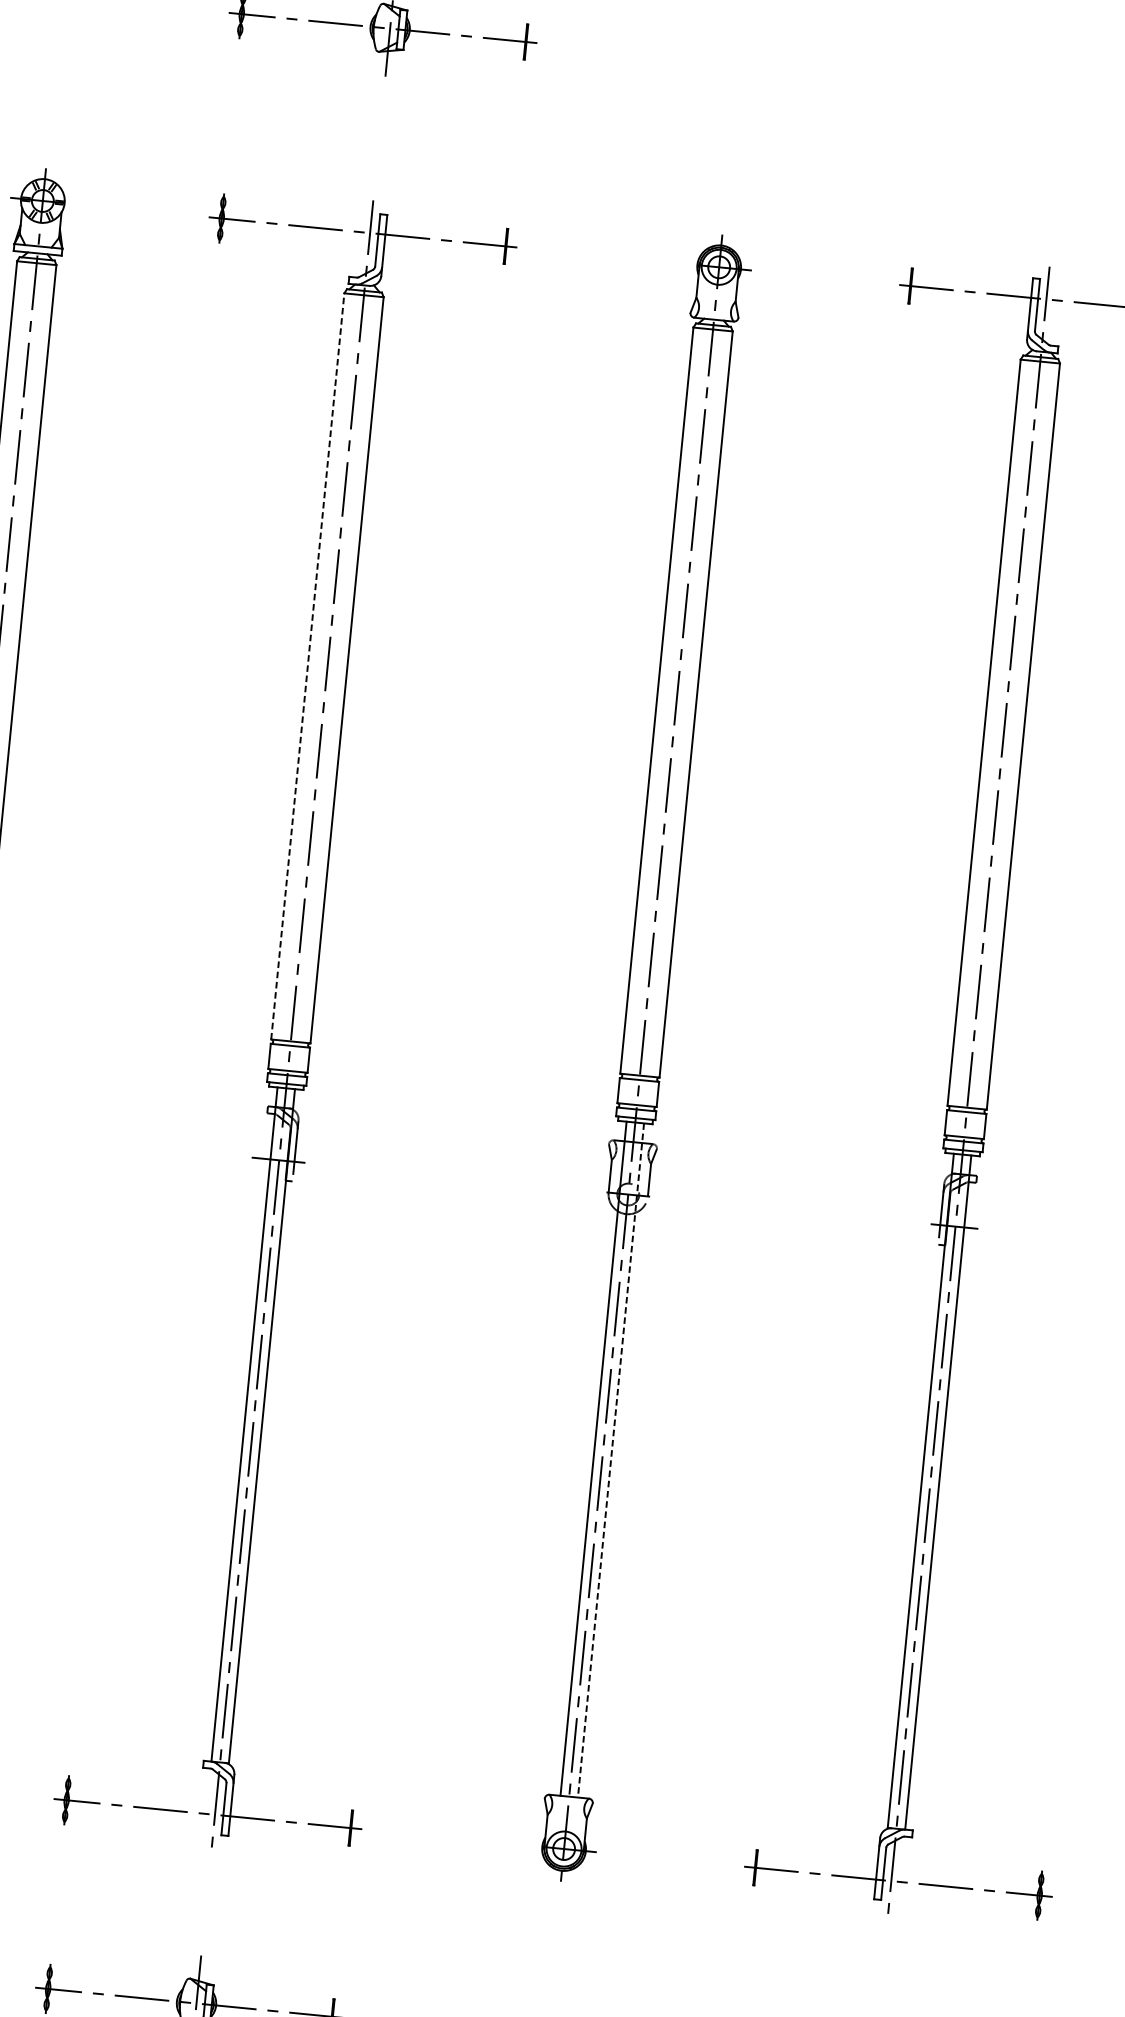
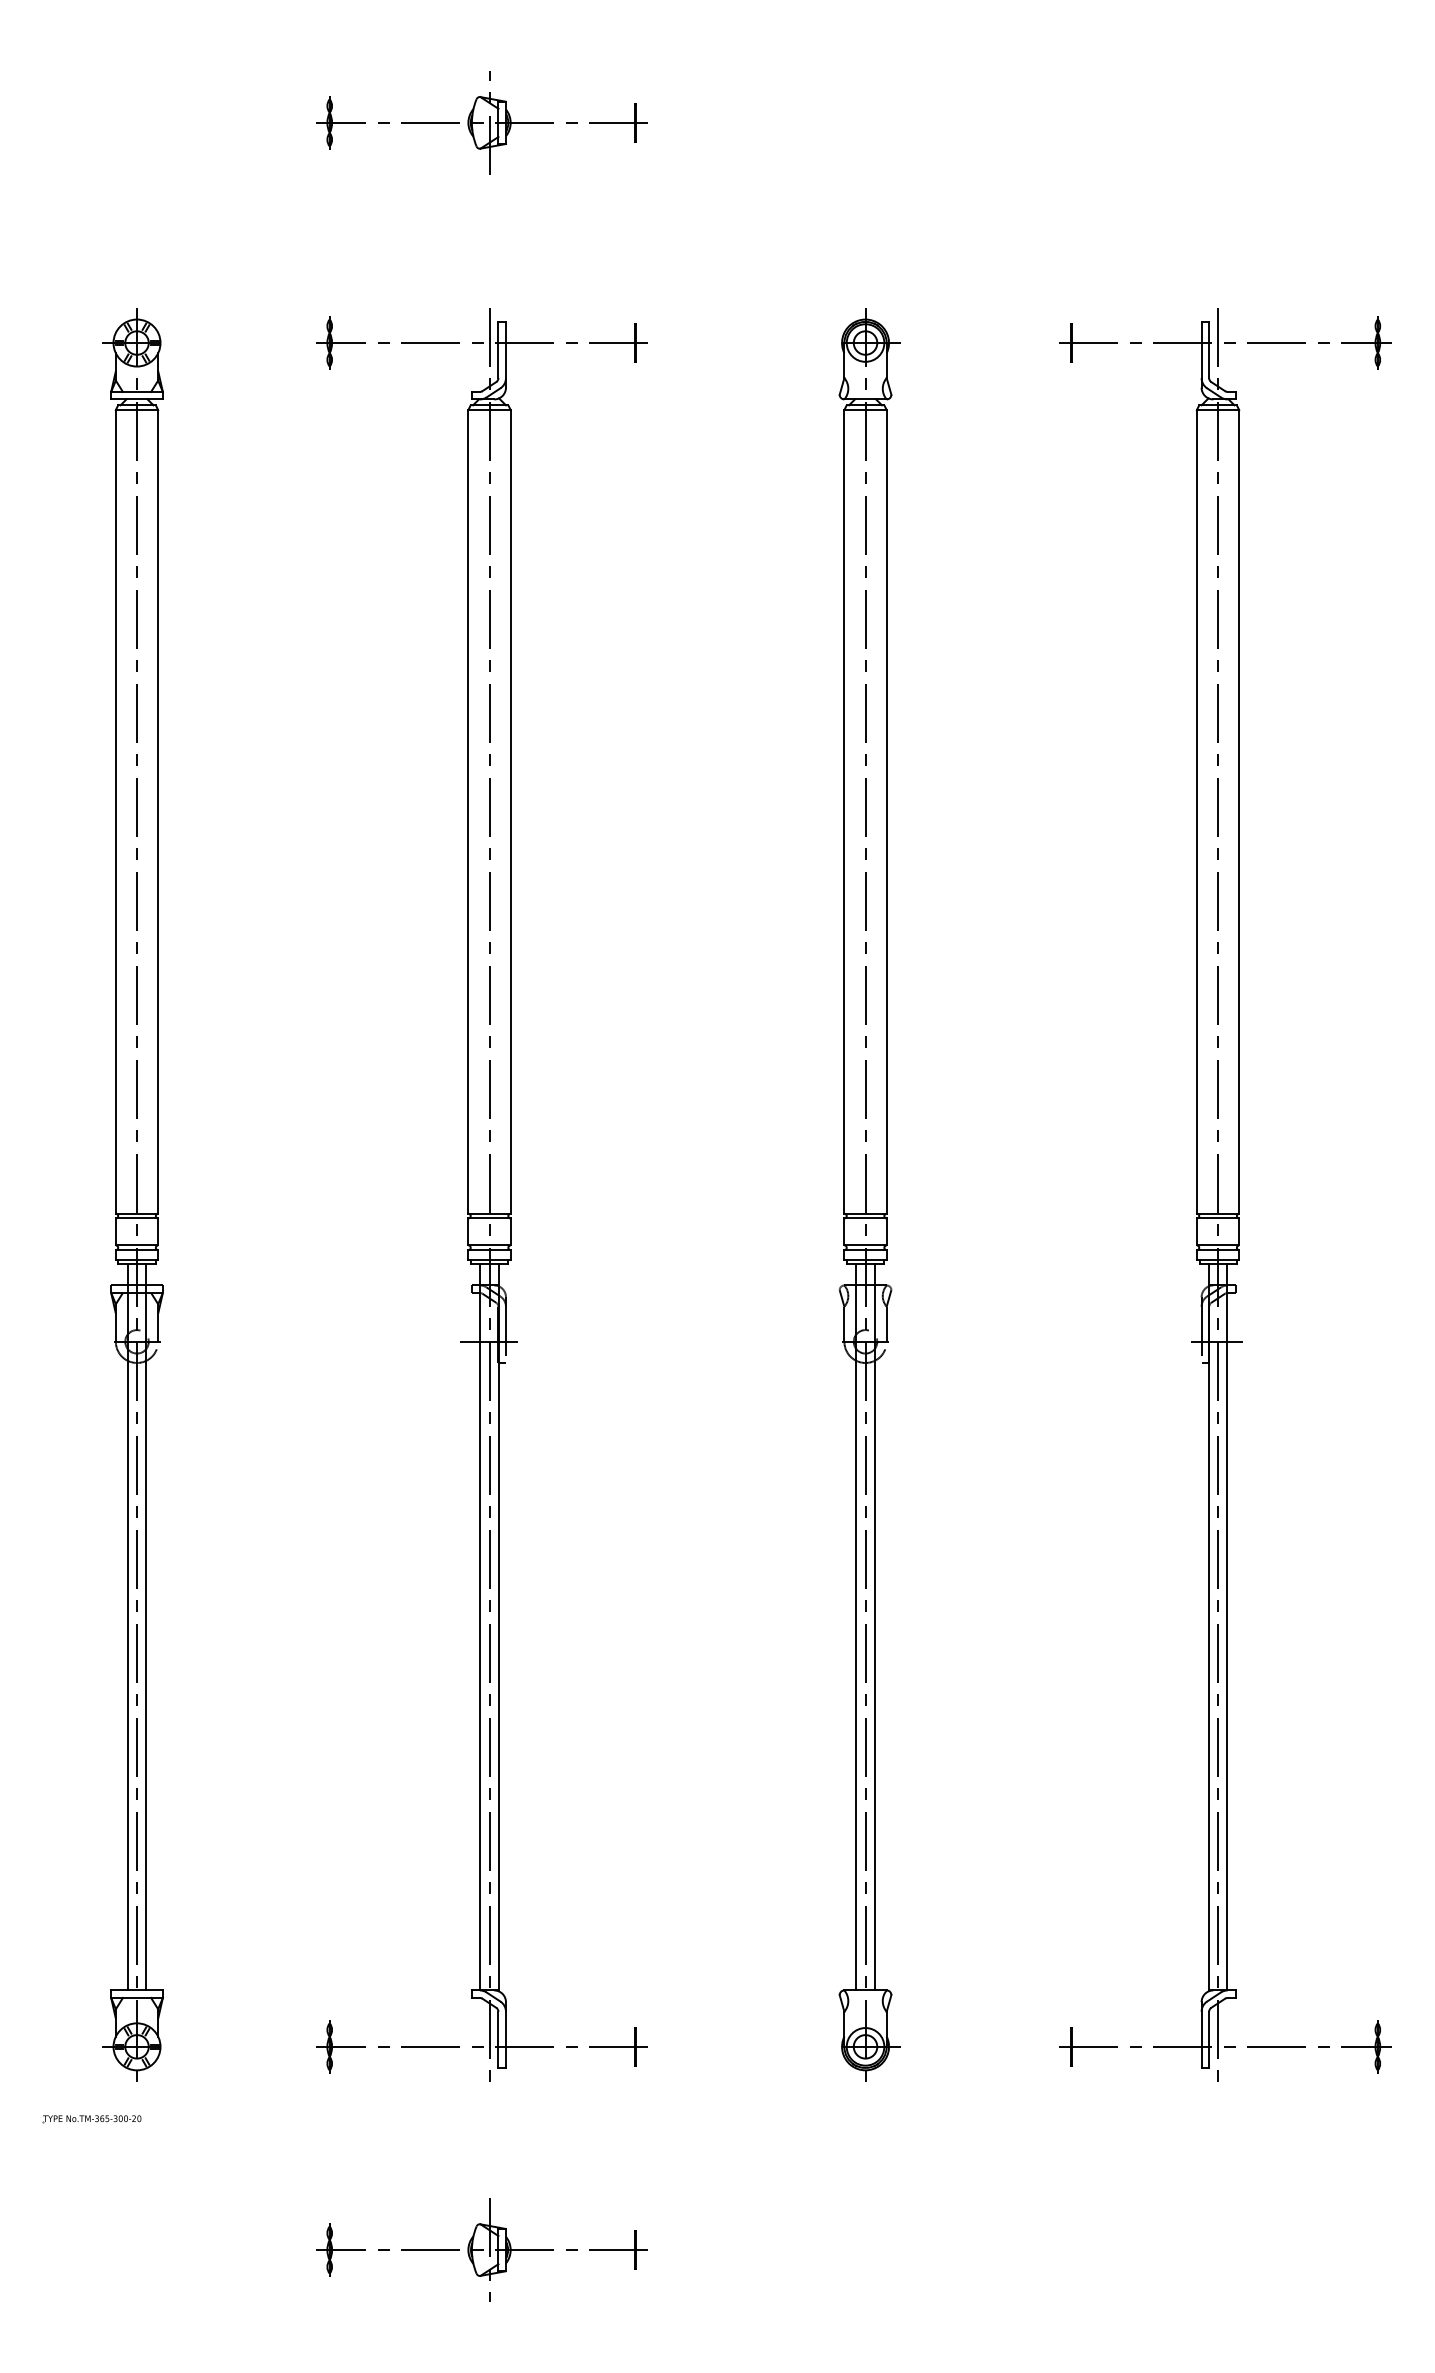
line: (307, 666) -> (468, 811), dashed -> solid
line: (610, 1460) -> (874, 1627), dashed -> solid

